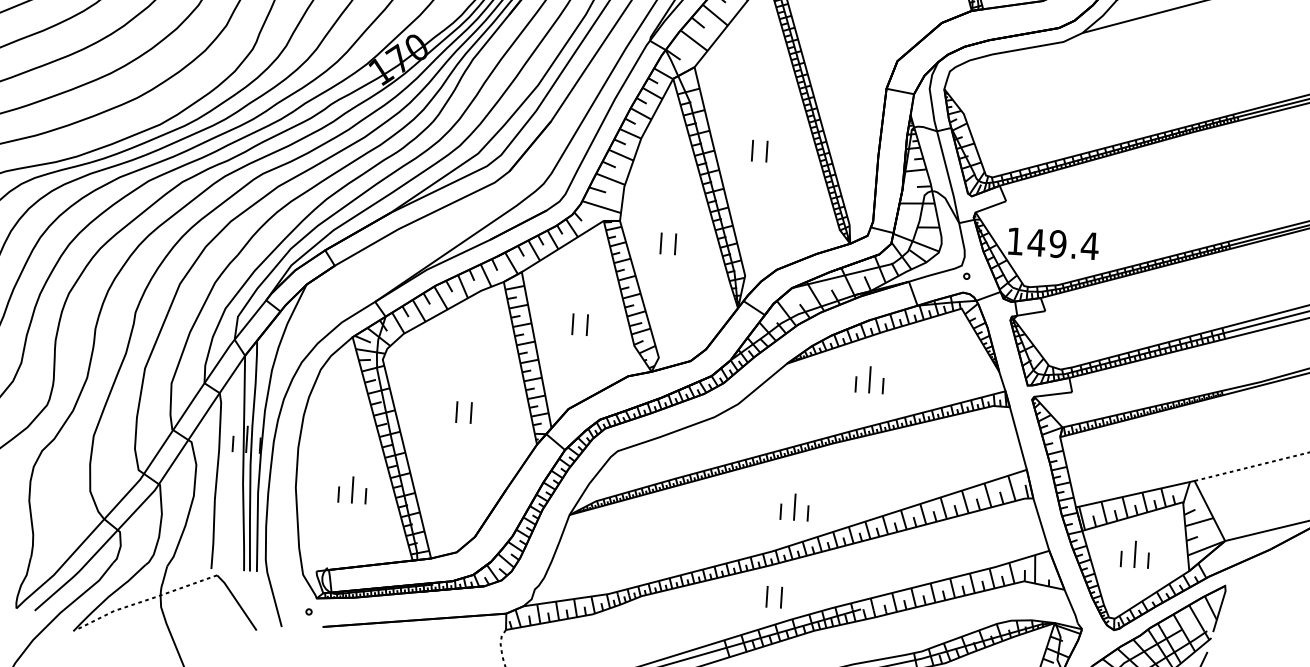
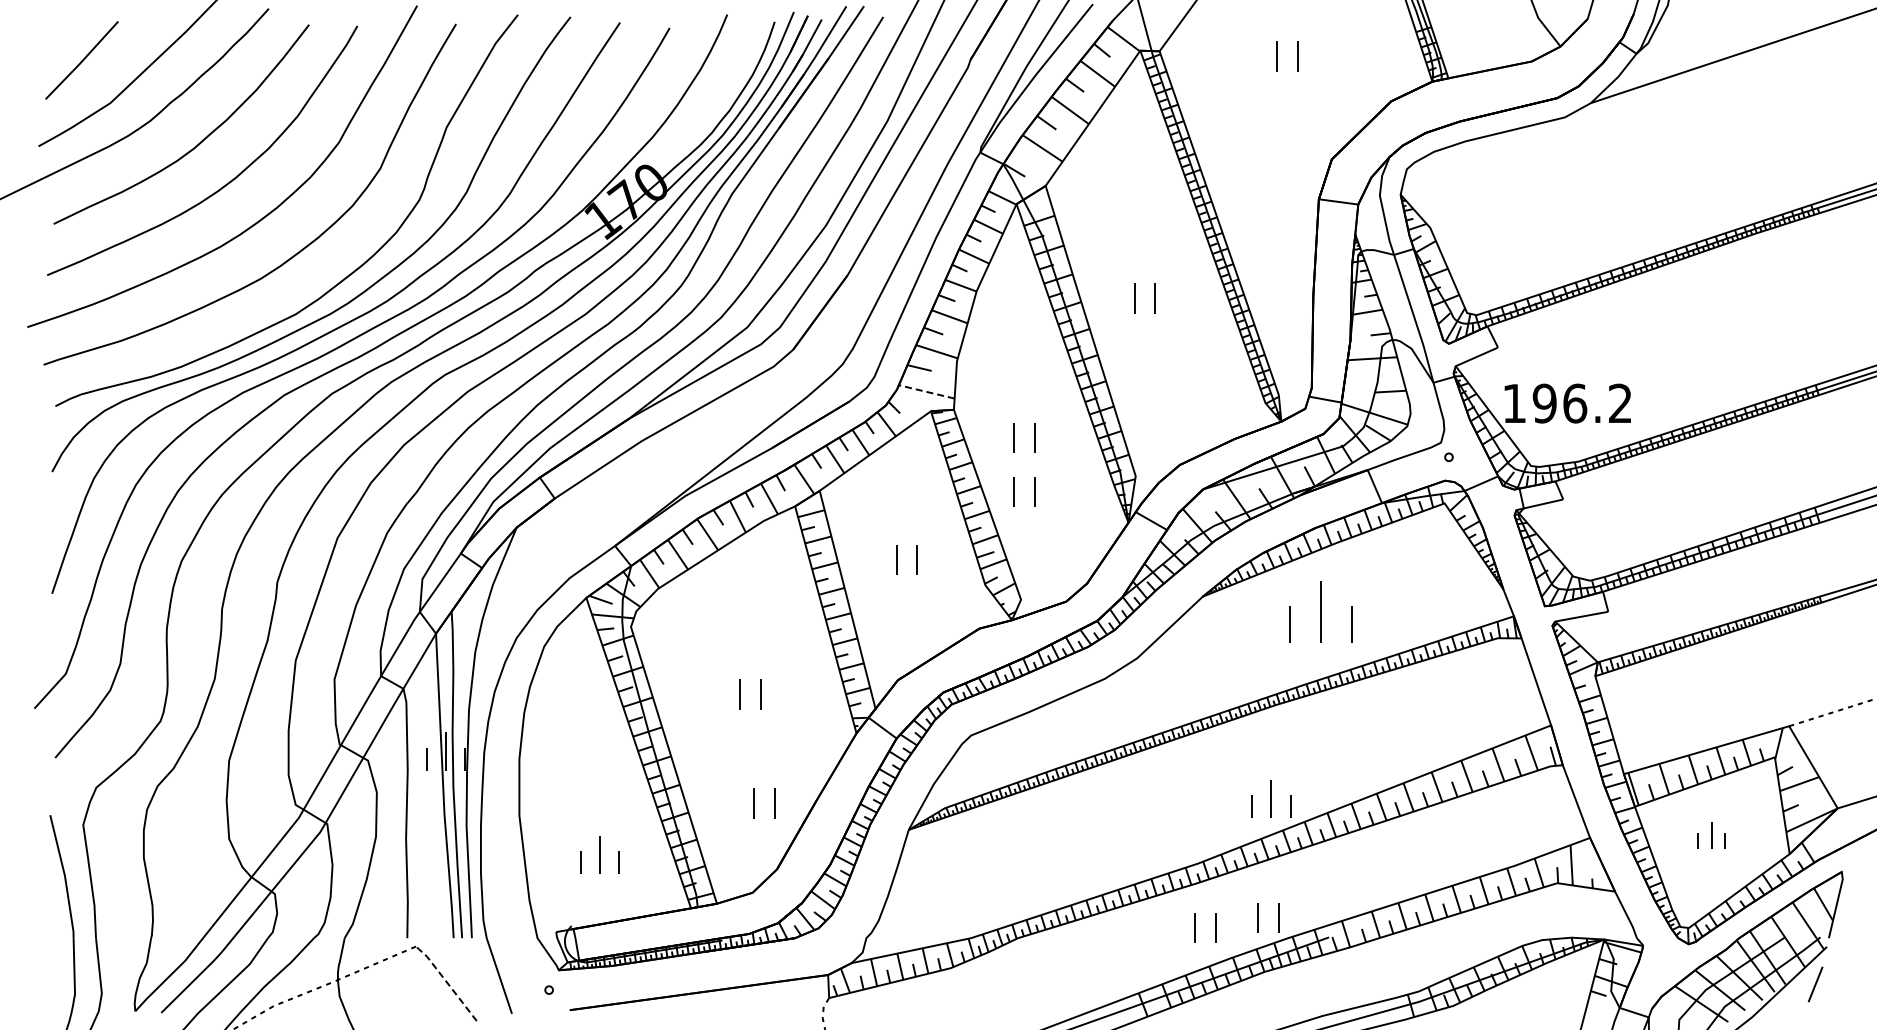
line: (601, 206) -> (926, 391), solid -> dashed
text: (1063, 244) -> (1582, 403), 149.4 -> 196.2
part: (659, 281) -> (1014, 491), added
part: (870, 379) -> (1321, 611), size x1.6
part: (352, 489) -> (599, 854), moved
part: (462, 489) -> (754, 803), added
part: (794, 506) -> (1271, 798), moved
part: (1135, 554) -> (1711, 835), size x0.7
part: (812, 592) -> (1258, 917), added
line: (237, 601) -> (446, 981), solid -> dashed

